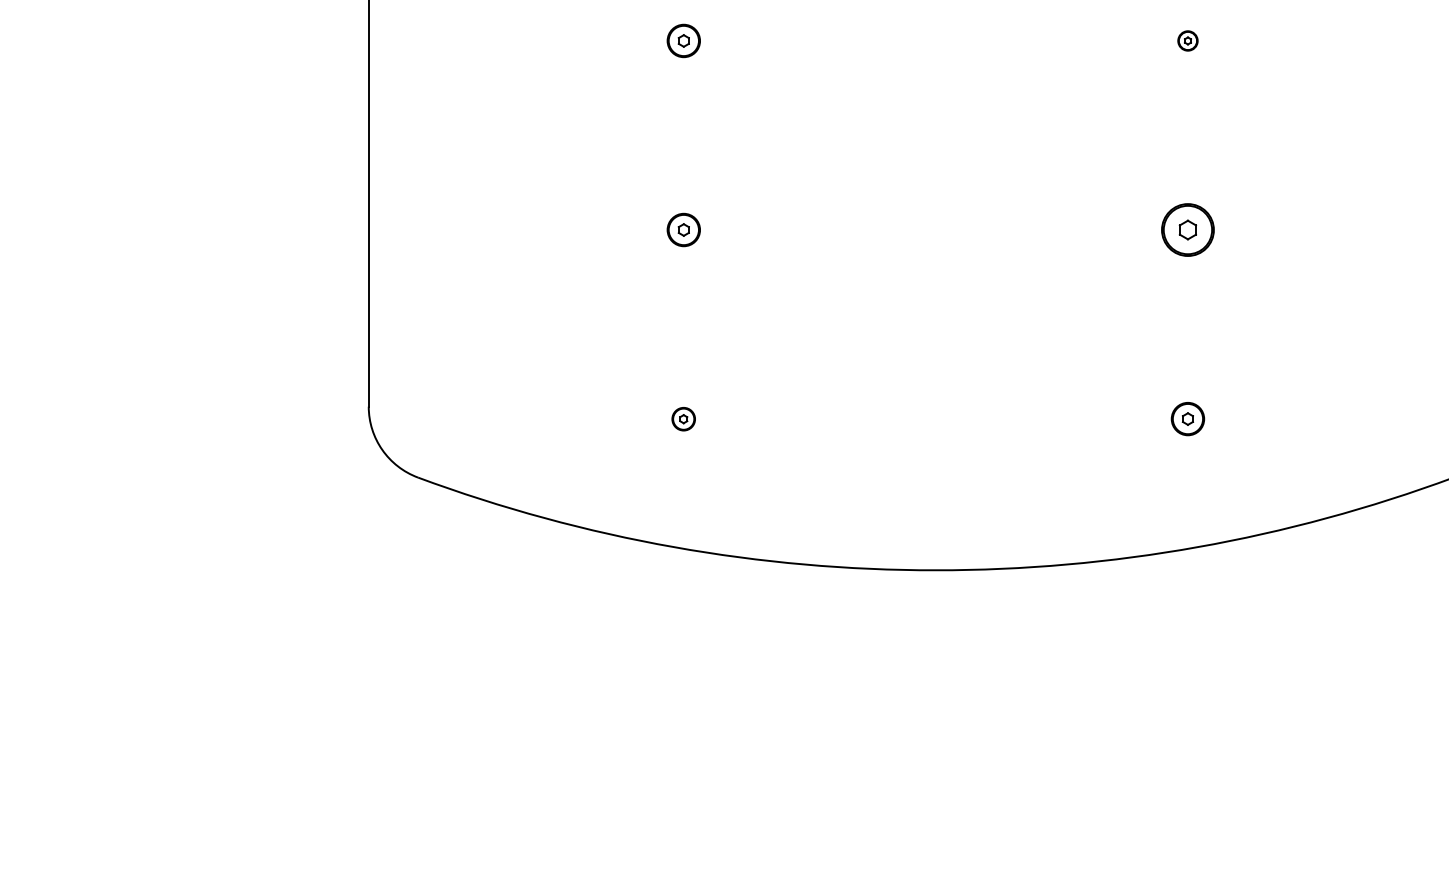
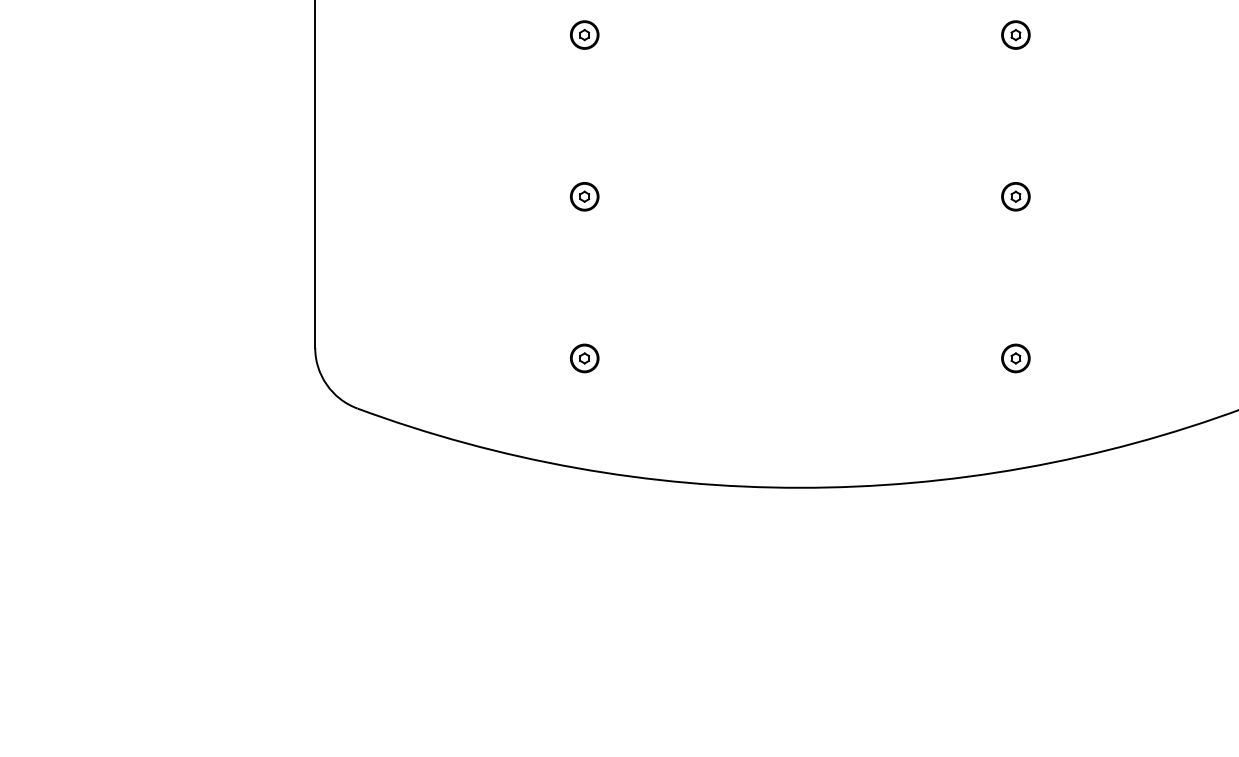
part: (1187, 40) -> (1015, 34), size x1.67
part: (1187, 229) -> (1015, 196), size x0.62
part: (683, 419) -> (584, 358), size x1.43

